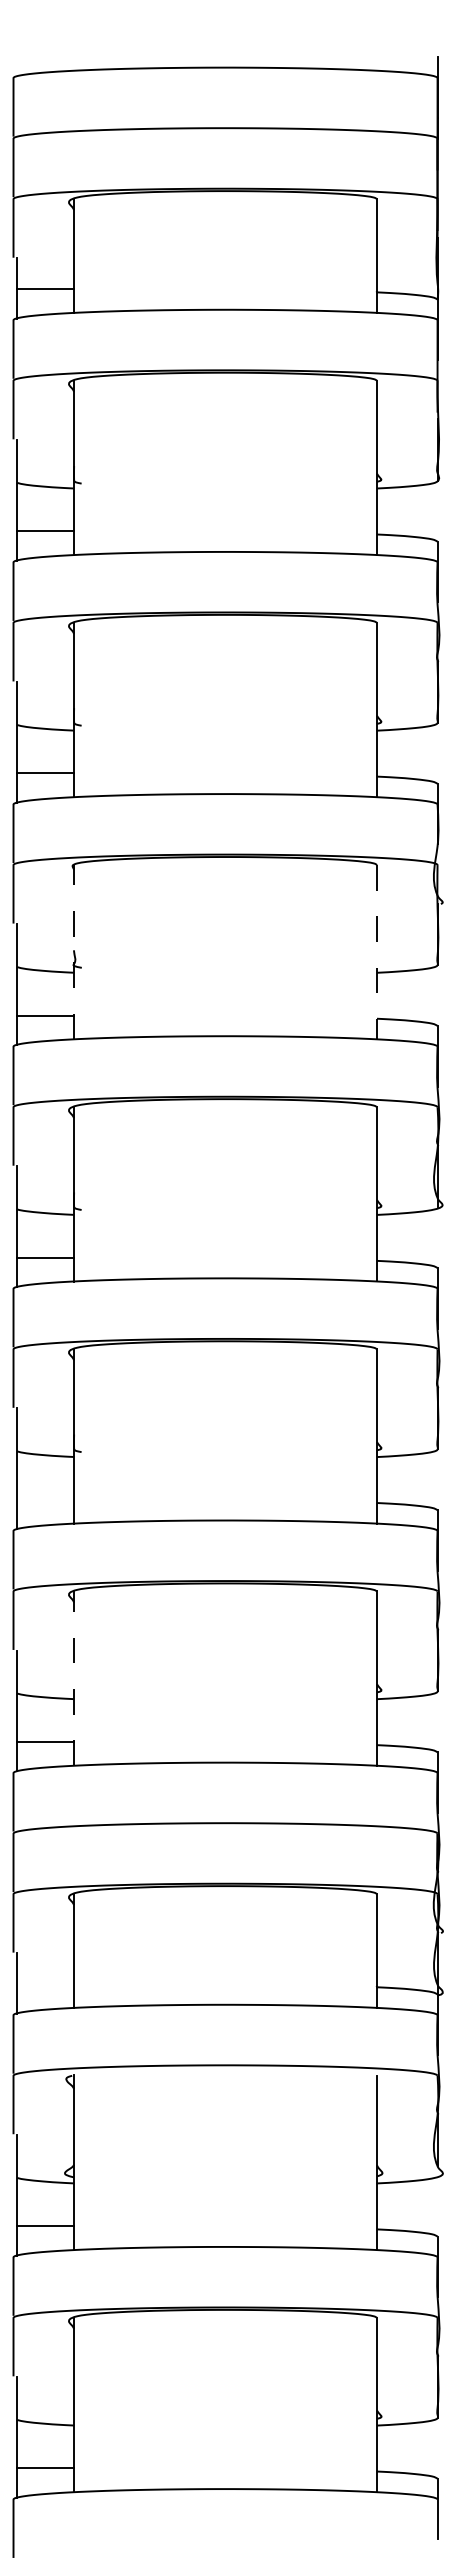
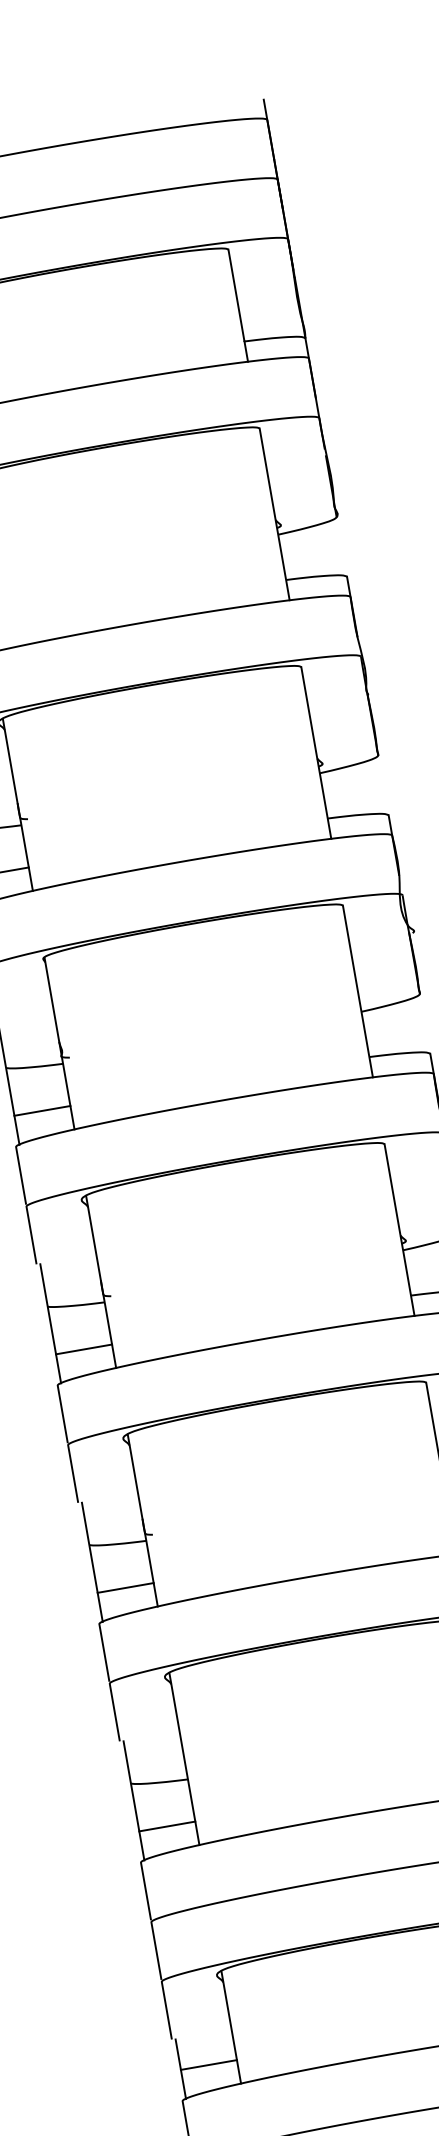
line: (74, 951) -> (59, 1042), dashed -> solid
line: (376, 952) -> (357, 991), dashed -> solid
line: (45, 1499) -> (125, 1587), added
line: (74, 1678) -> (184, 1759), dashed -> solid
line: (45, 1984) -> (208, 2065), added

